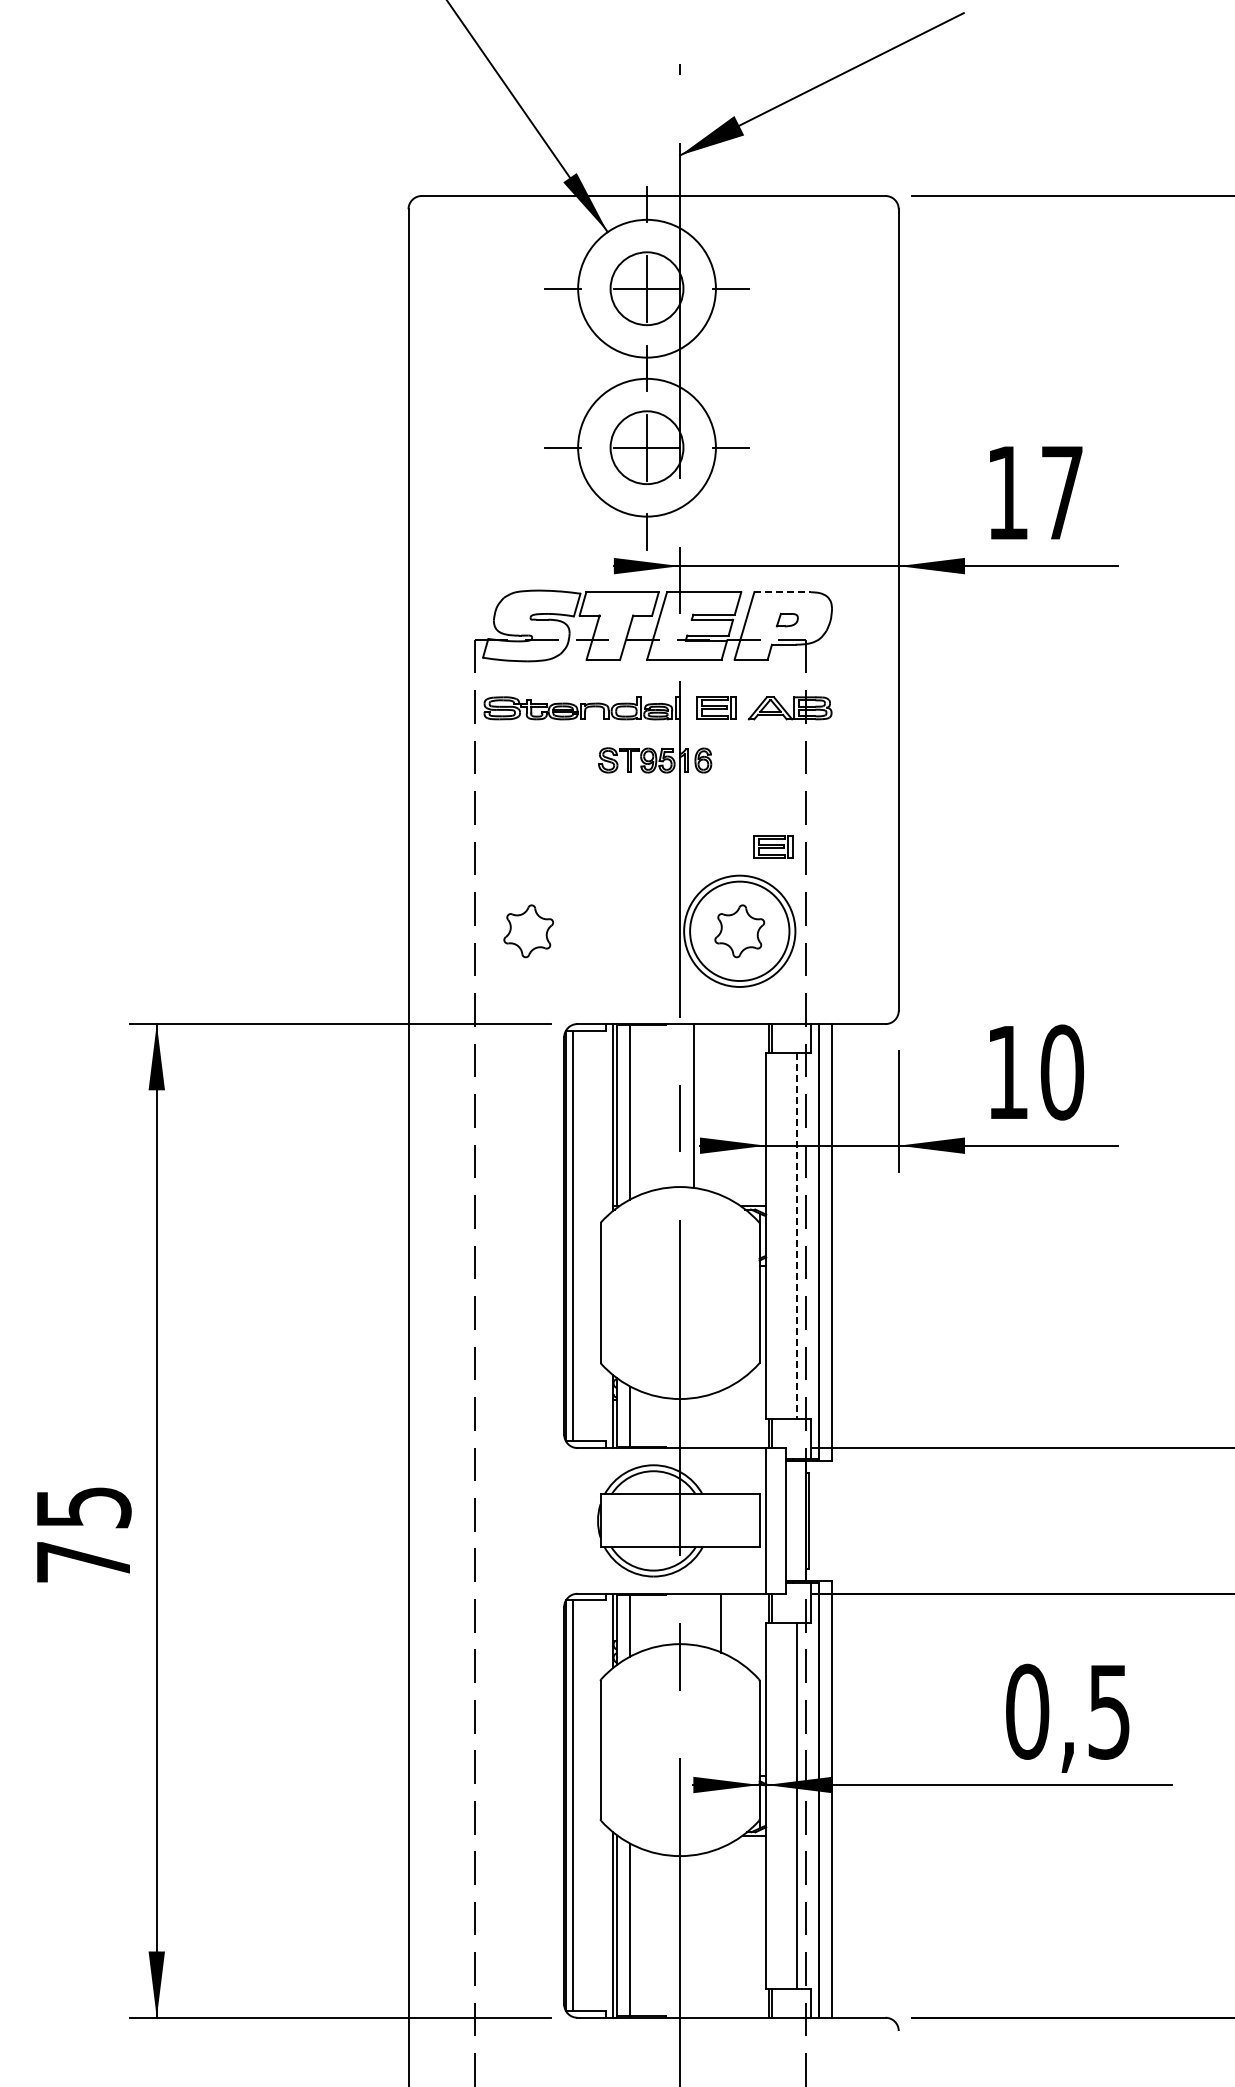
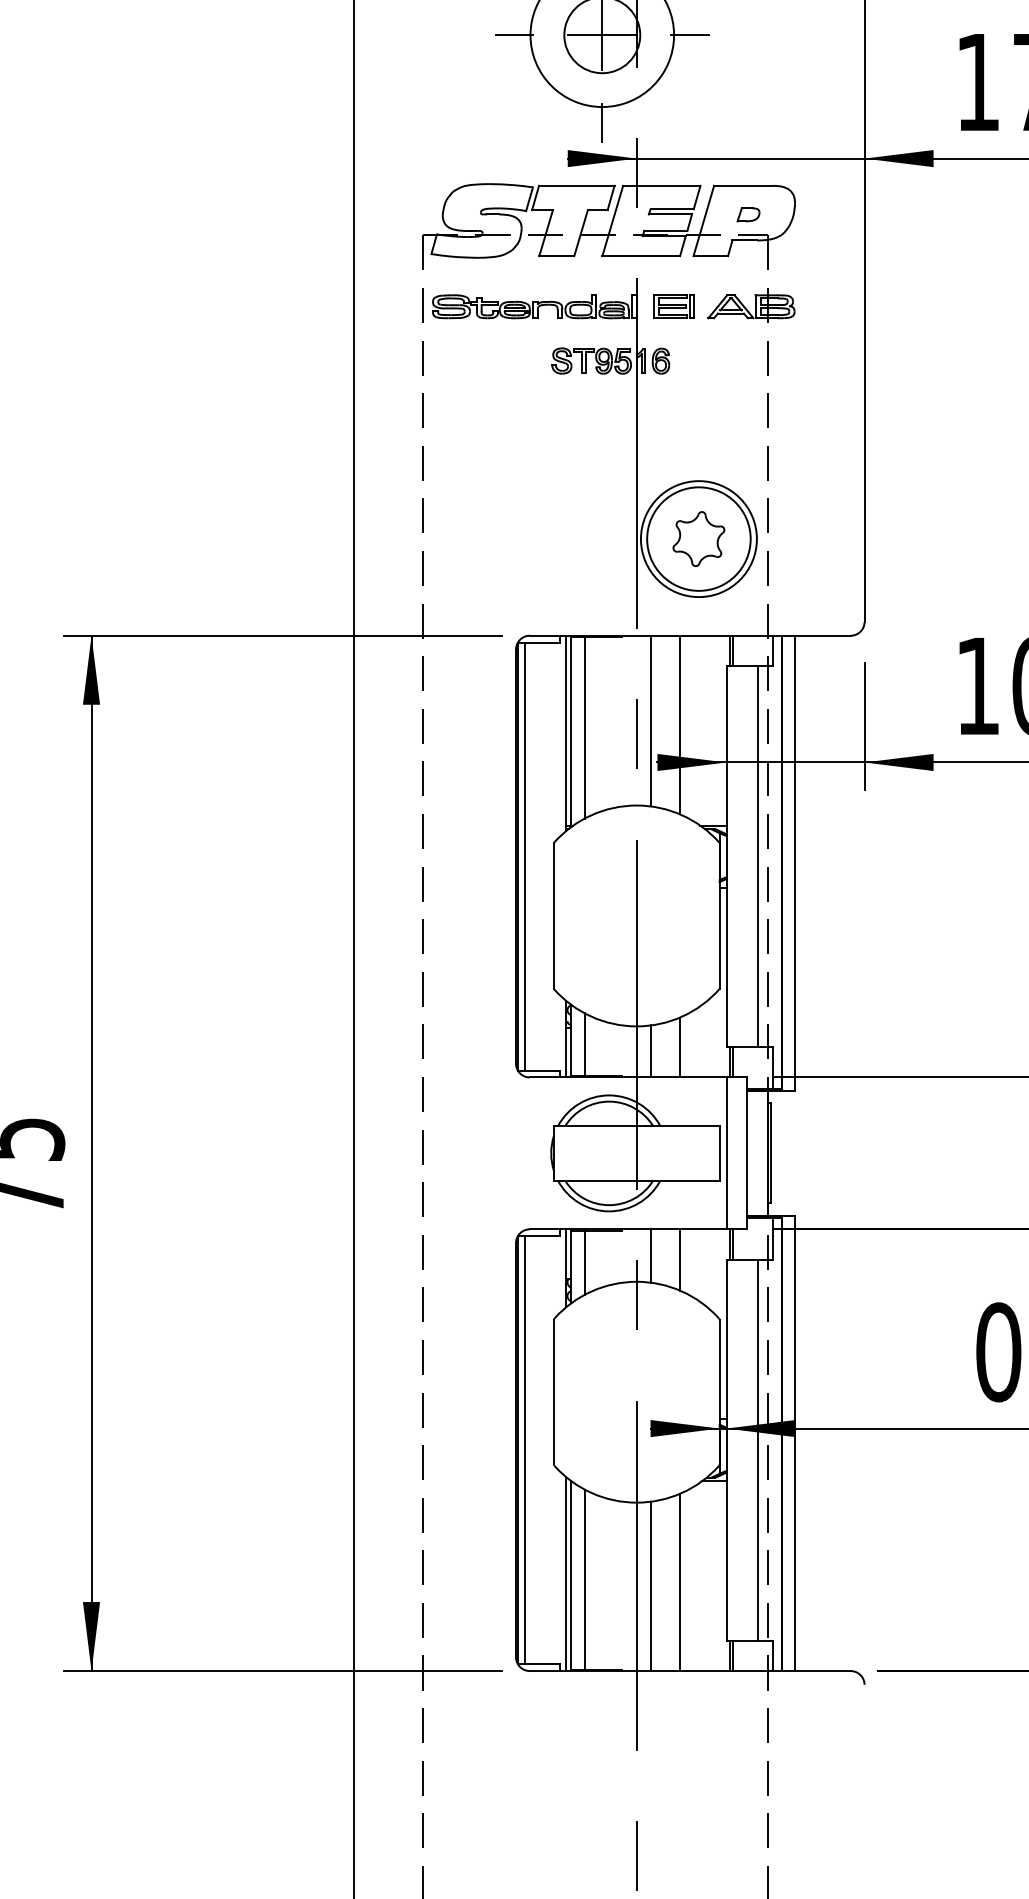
line: (783, 592) -> (744, 186), dashed -> solid
part: (773, 846) -> (734, 450), removed
part: (528, 931) -> (478, 539), removed
line: (721, 1109) -> (679, 724), added
line: (796, 1236) -> (758, 857), dashed -> solid
line: (721, 1419) -> (679, 1047), added
line: (694, 1423) -> (651, 1051), added
line: (694, 1619) -> (651, 1256), added
line: (721, 1932) -> (679, 1582), added
line: (694, 1936) -> (651, 1586), added

